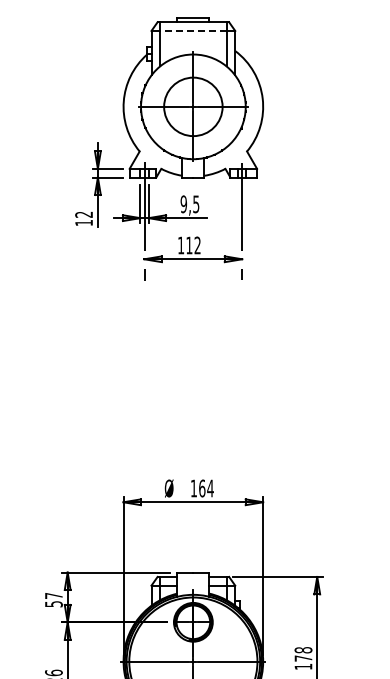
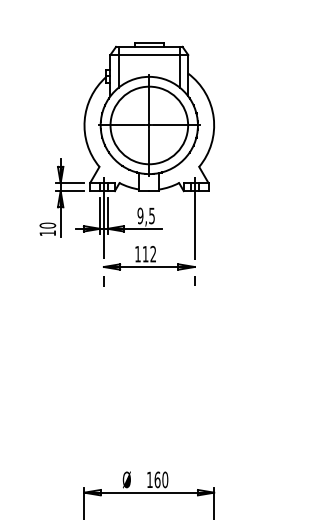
line: (192, 30) -> (148, 54), dashed -> solid
circle: (193, 106) -> (149, 125), size x1.43
text: (84, 214) -> (48, 225), 12 -> 10
text: (210, 488) -> (165, 479), 164 -> 160

